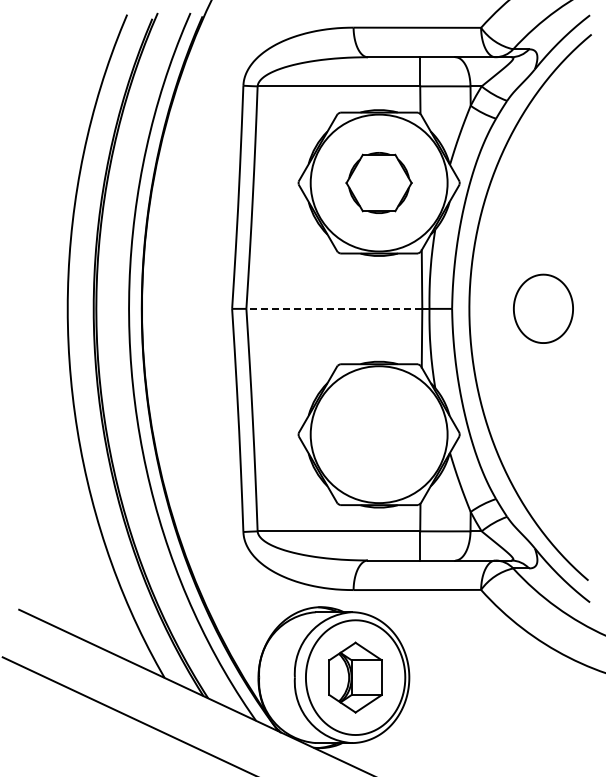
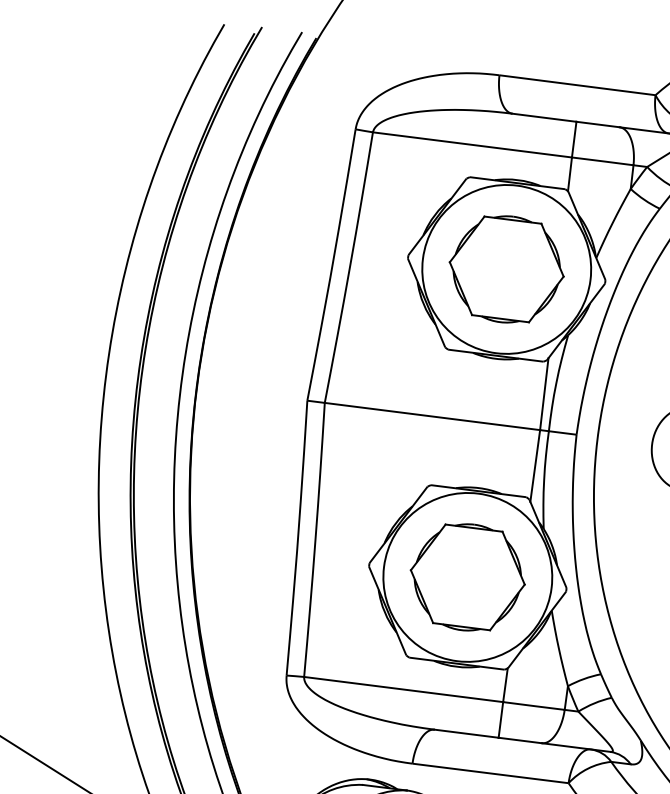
part: (378, 182) -> (506, 268), size x1.43
line: (334, 308) -> (432, 416), dashed -> solid
part: (378, 434) -> (467, 577), added

